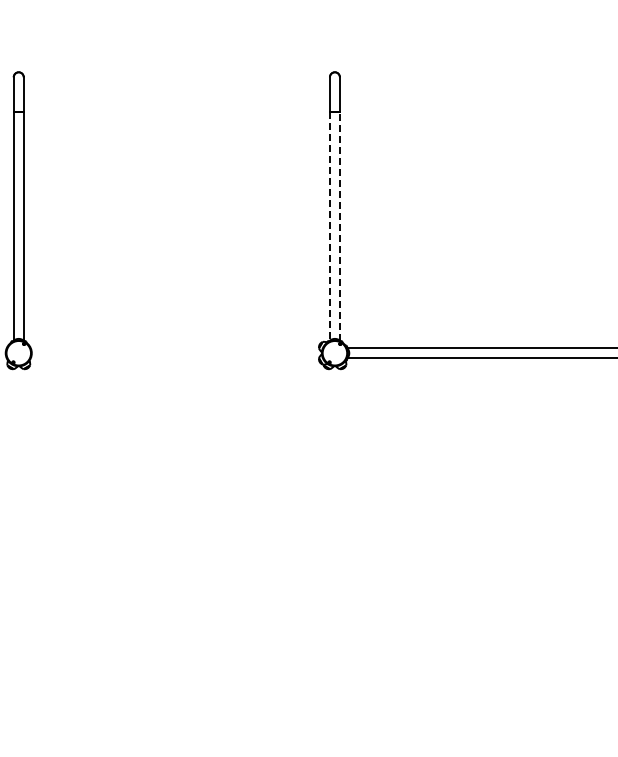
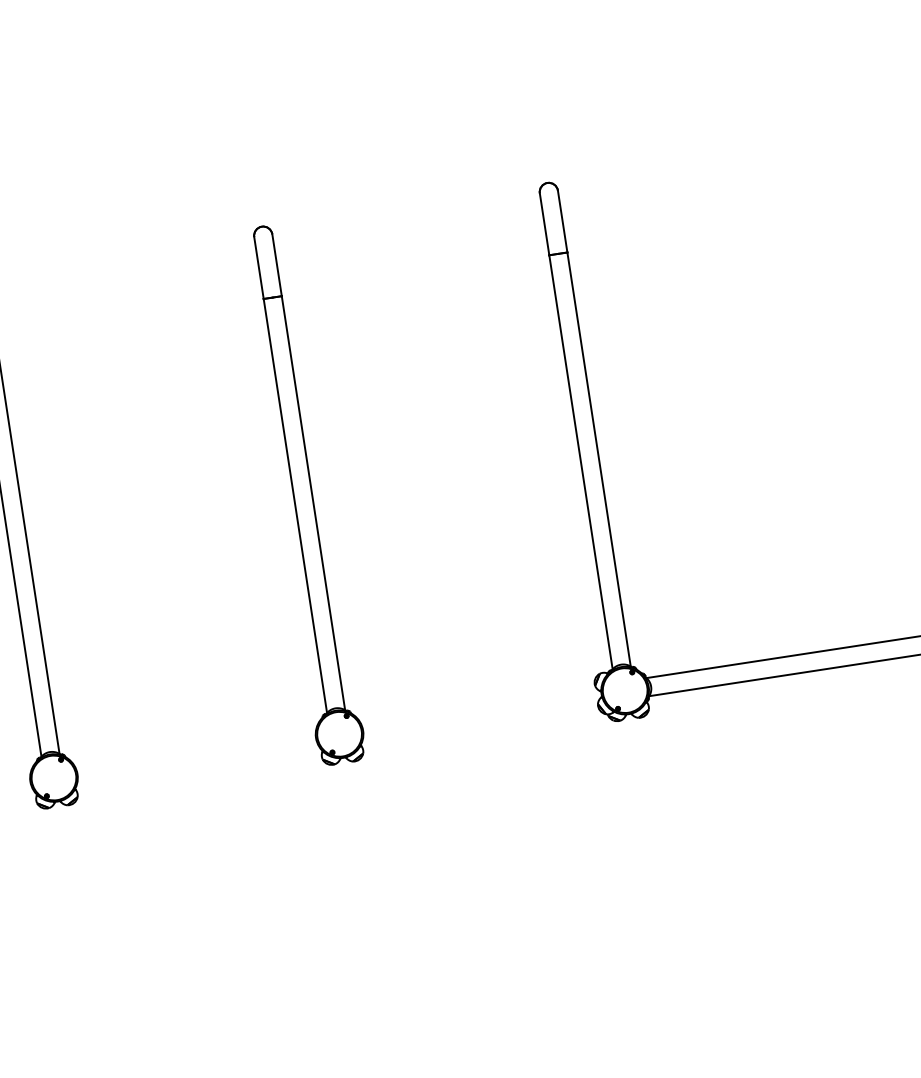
part: (176, 220) -> (302, 494), added
line: (329, 226) -> (580, 463), dashed -> solid
line: (339, 226) -> (598, 460), dashed -> solid

